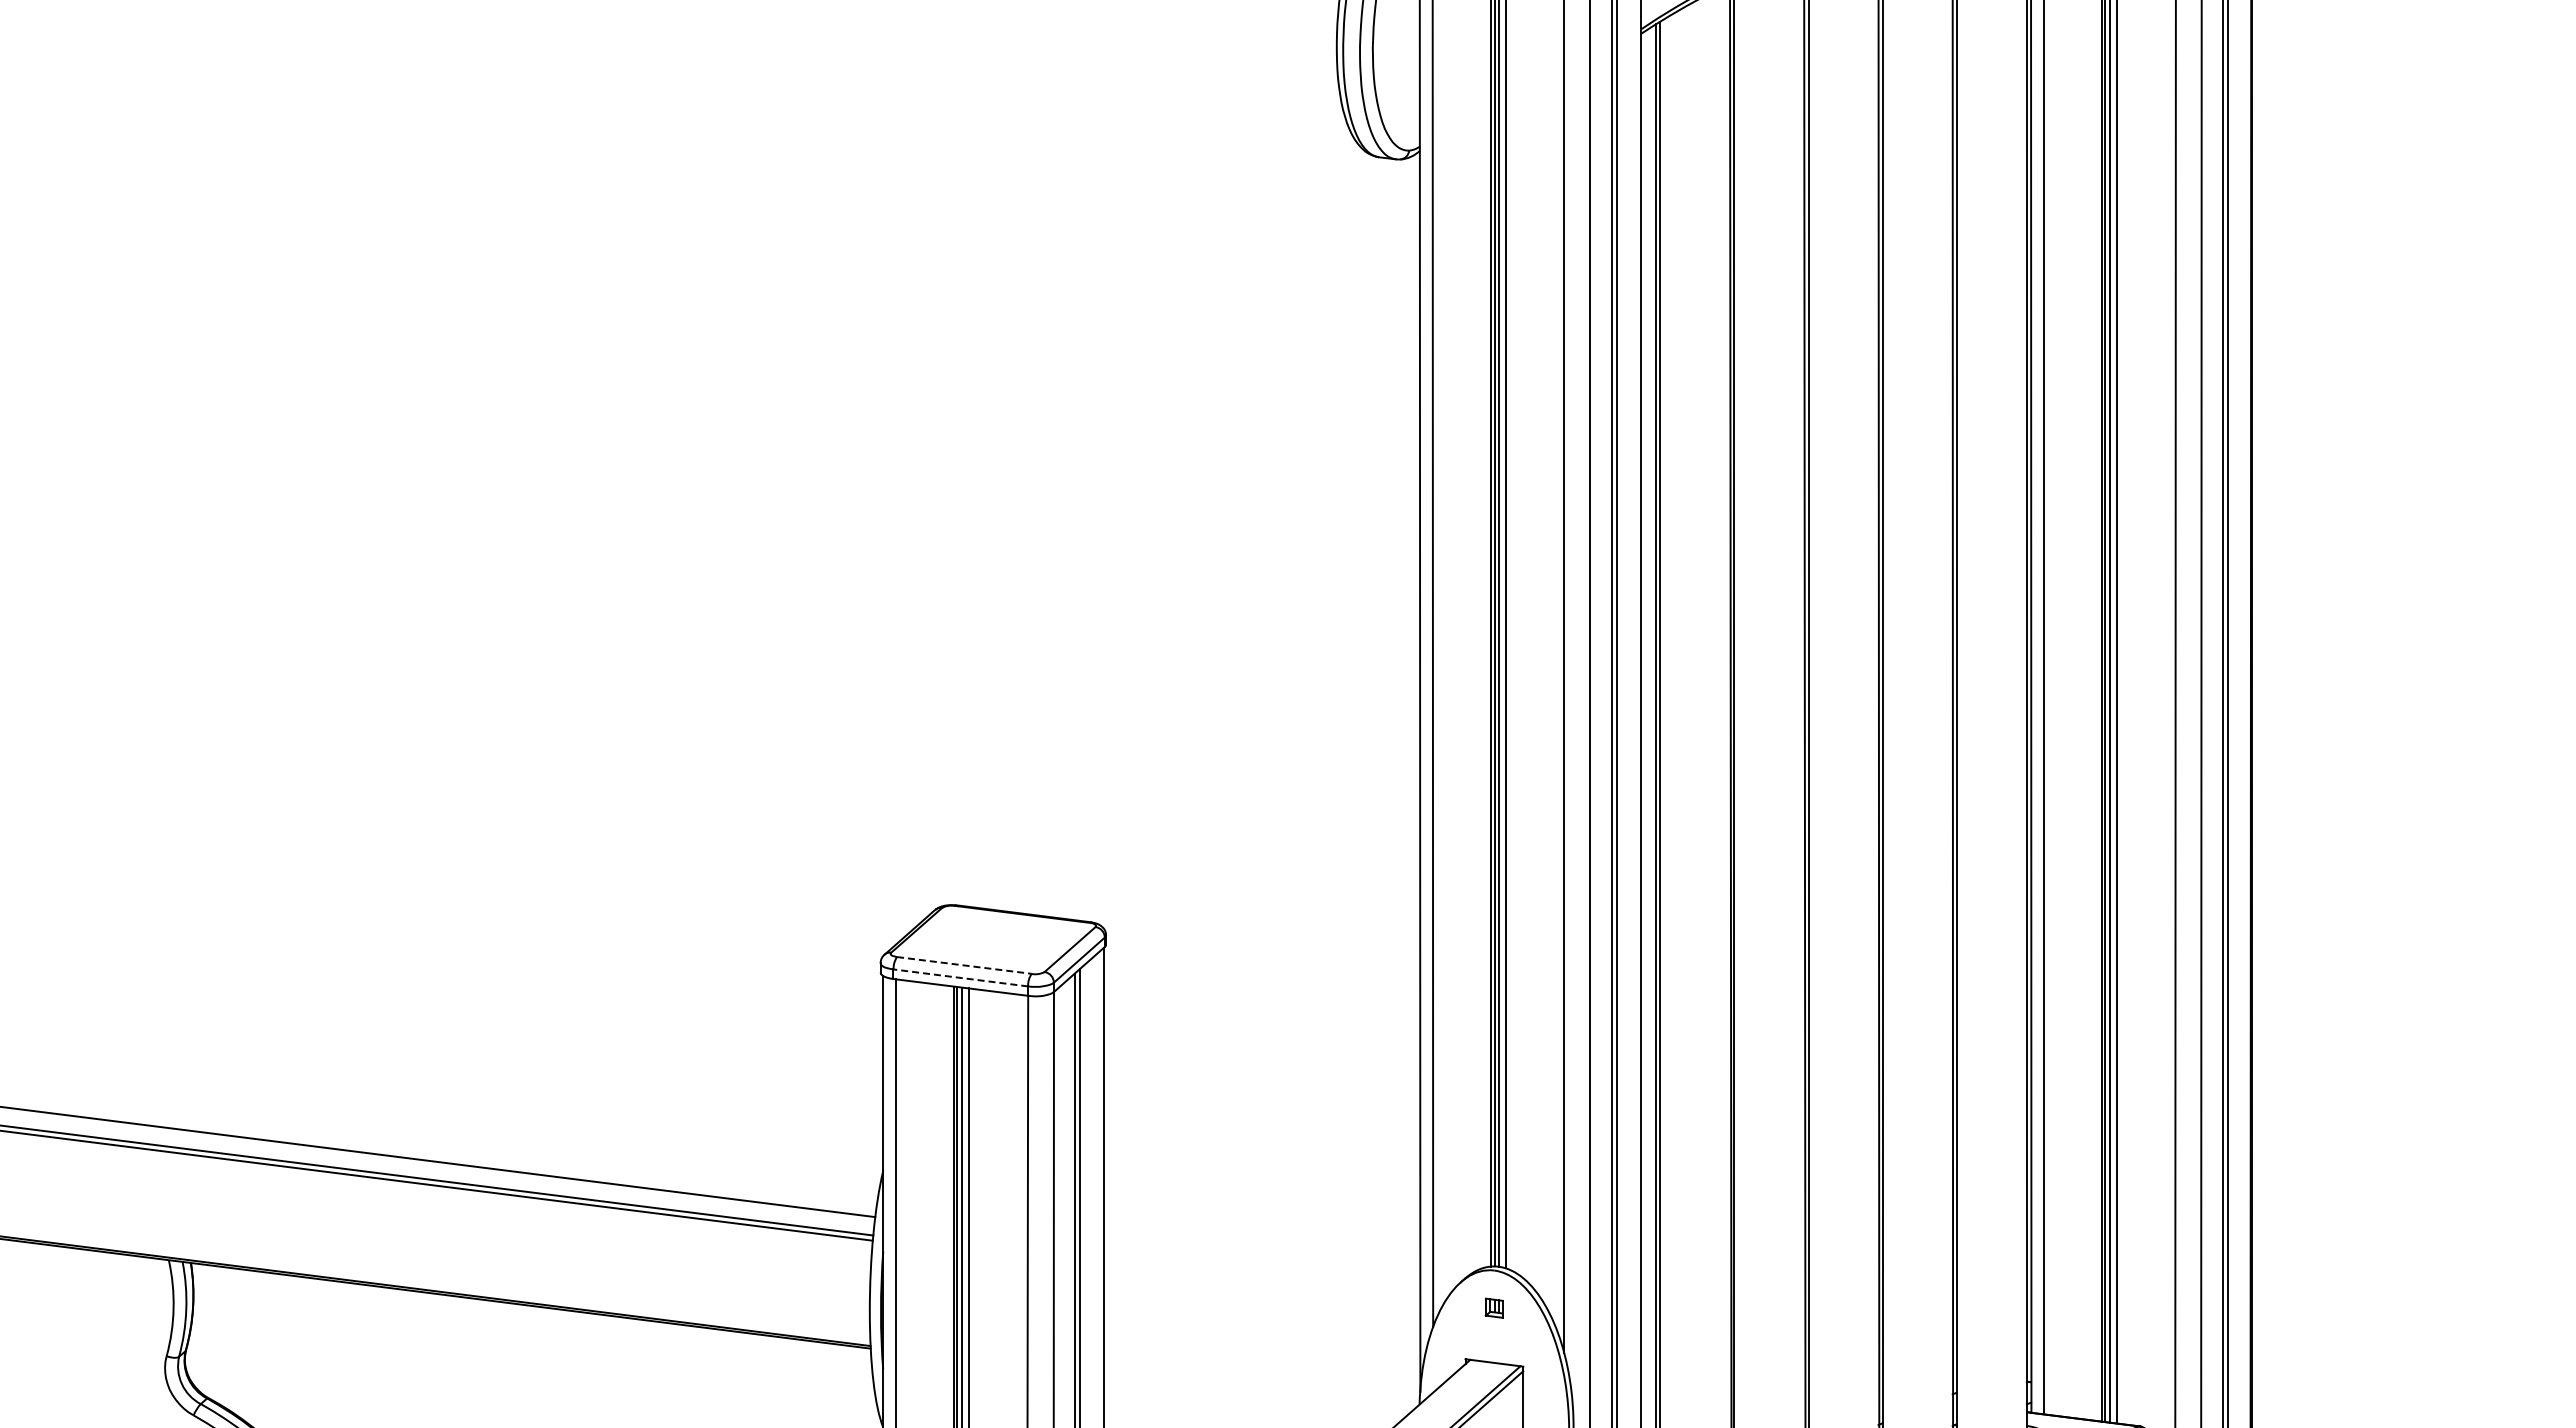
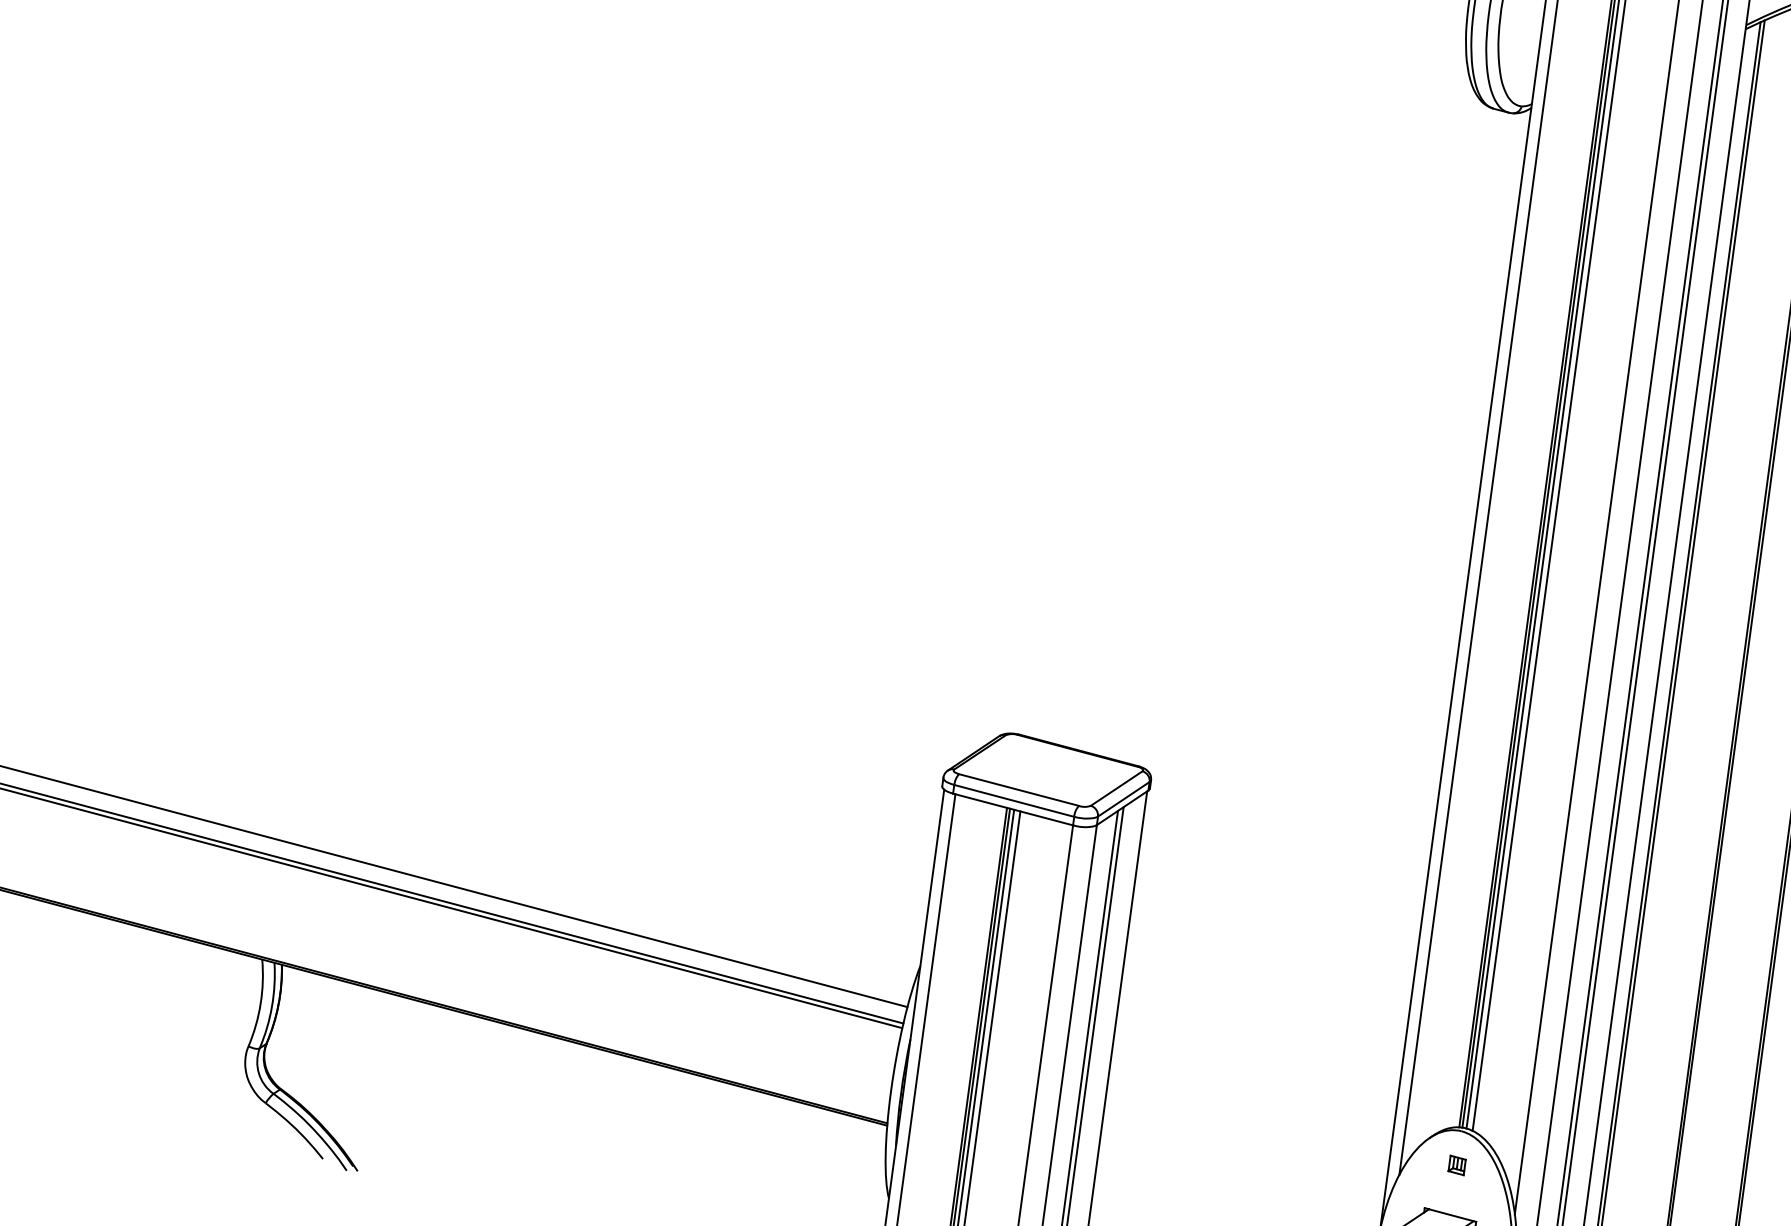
line: (964, 965) -> (1019, 790), dashed -> solid
line: (960, 977) -> (1014, 800), dashed -> solid

